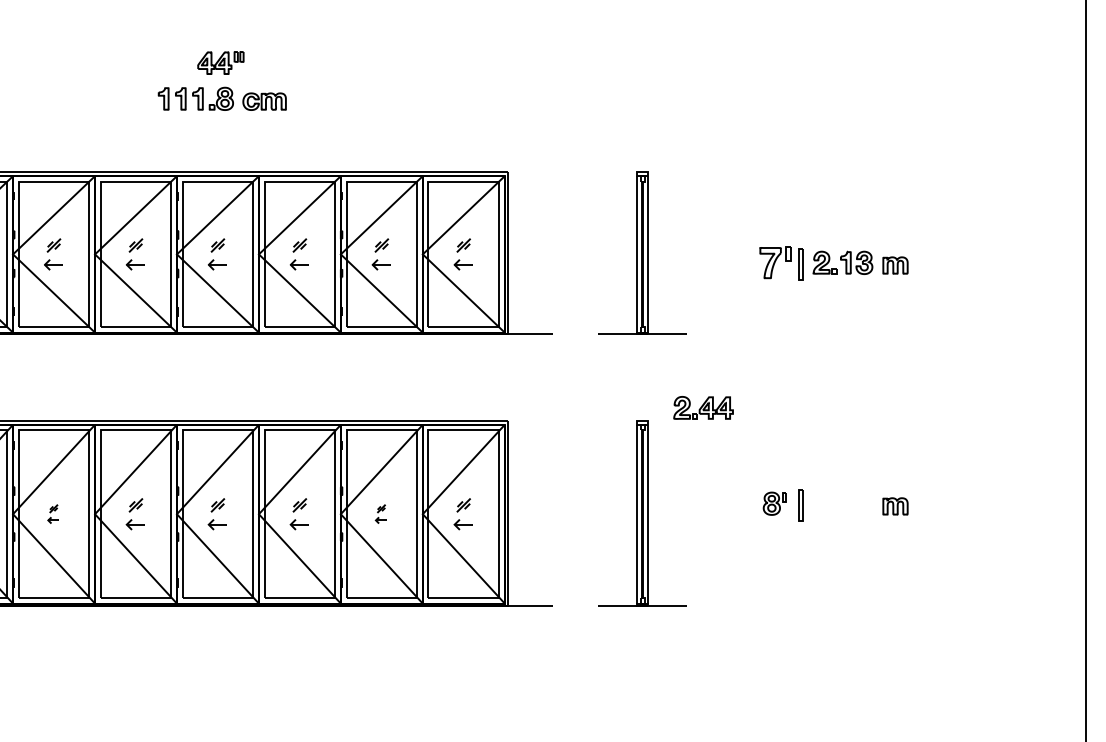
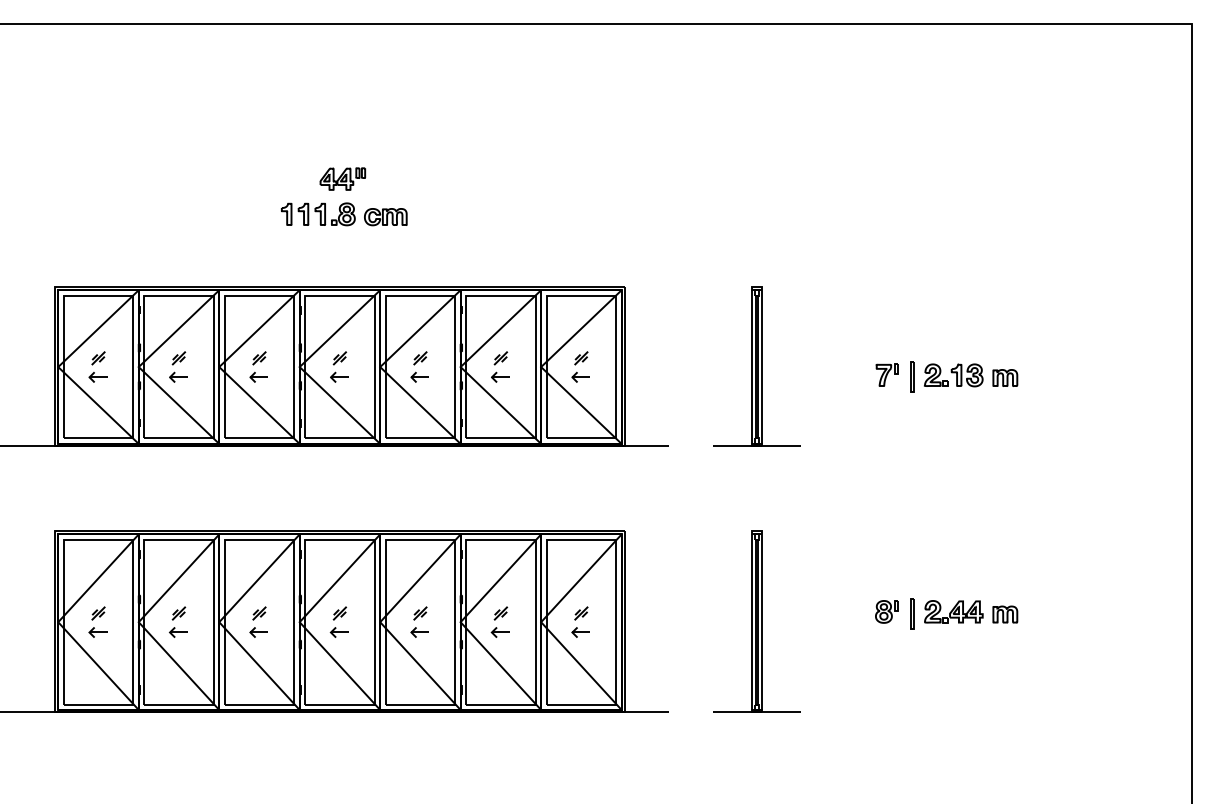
part: (774, 261) -> (886, 374), size x0.71
part: (703, 407) -> (953, 611), moved
part: (53, 513) -> (178, 621), size x1.67
part: (380, 513) -> (499, 621), size x1.67

